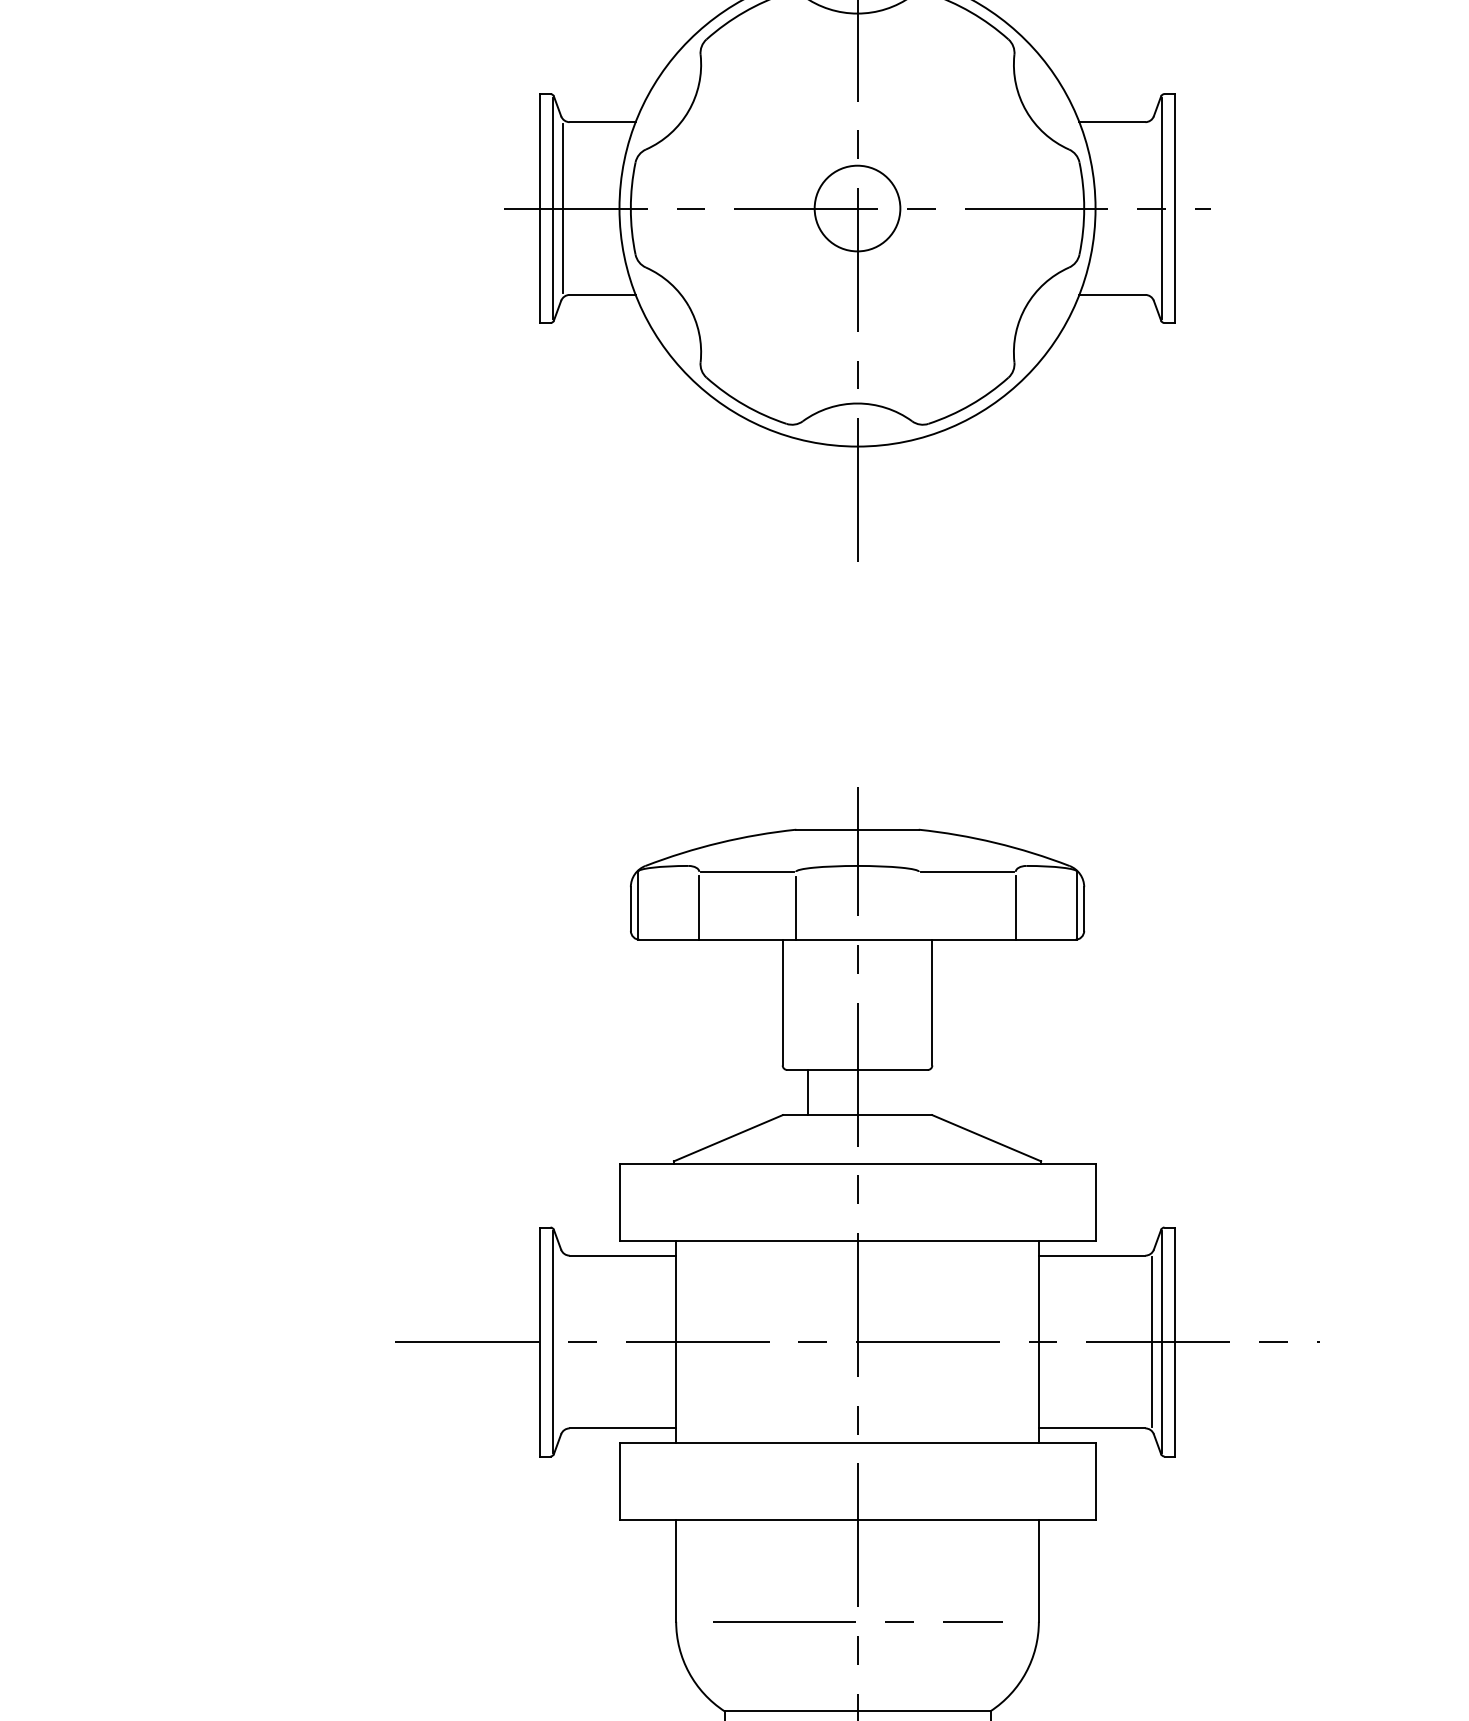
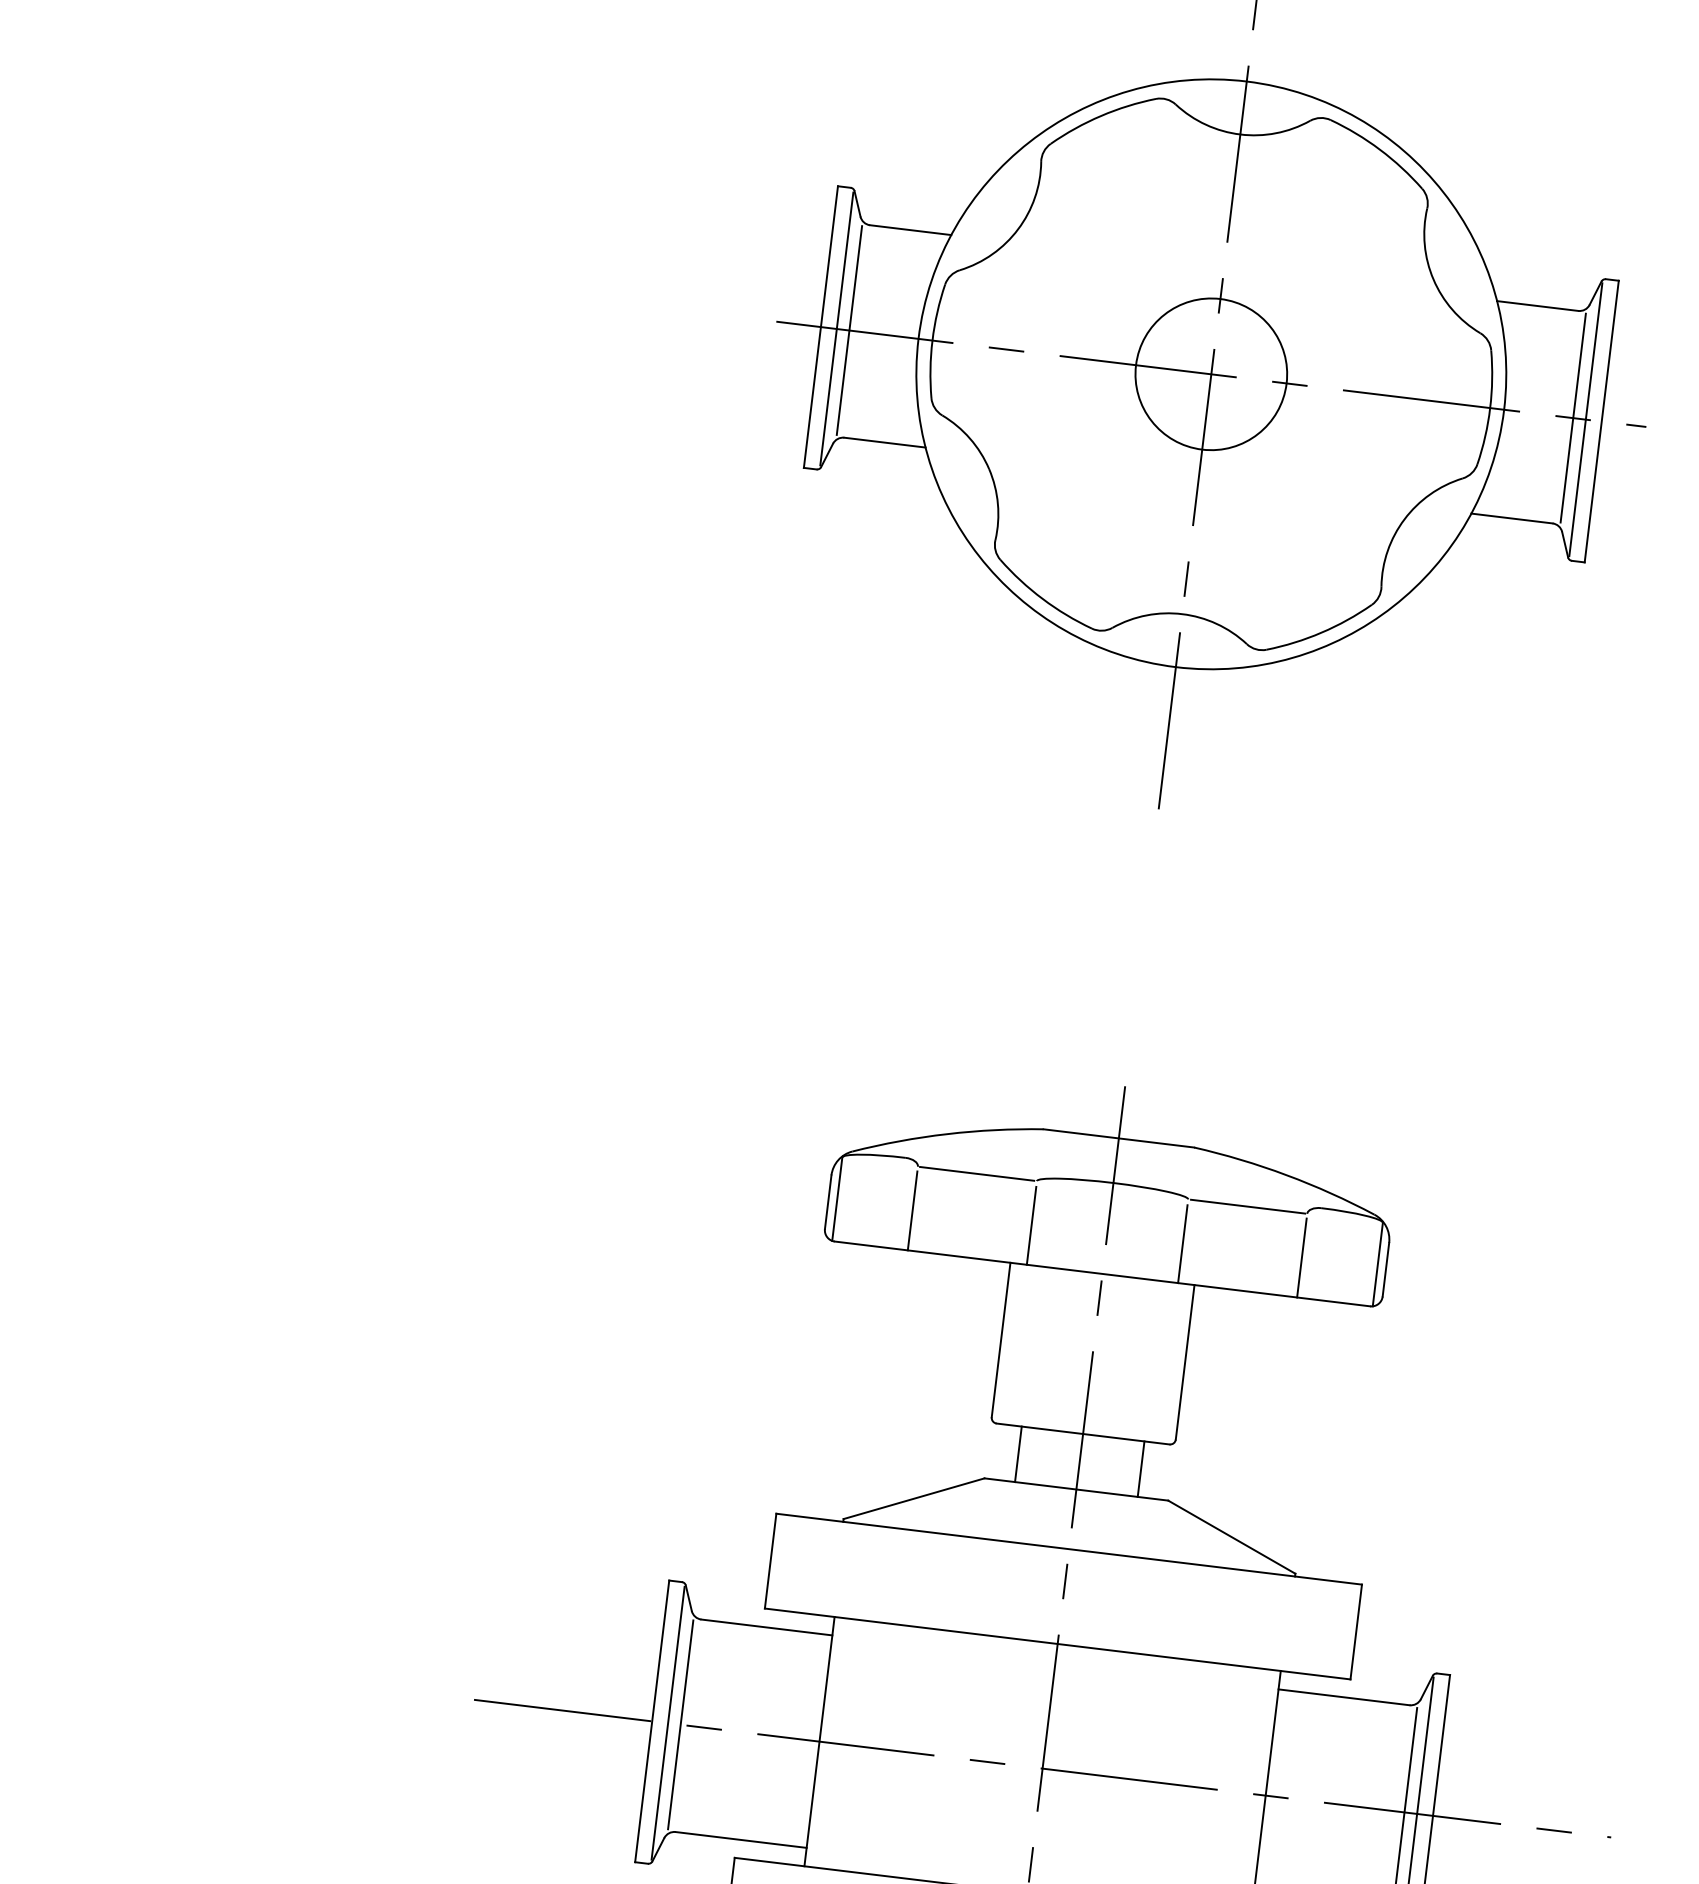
circle: (857, 208) -> (1211, 374), size x1.43
line: (1151, 208) -> (1572, 418), added
line: (919, 907) -> (1183, 1243), added
line: (907, 1092) -> (1141, 1469), added
line: (563, 1341) -> (681, 1724), added

